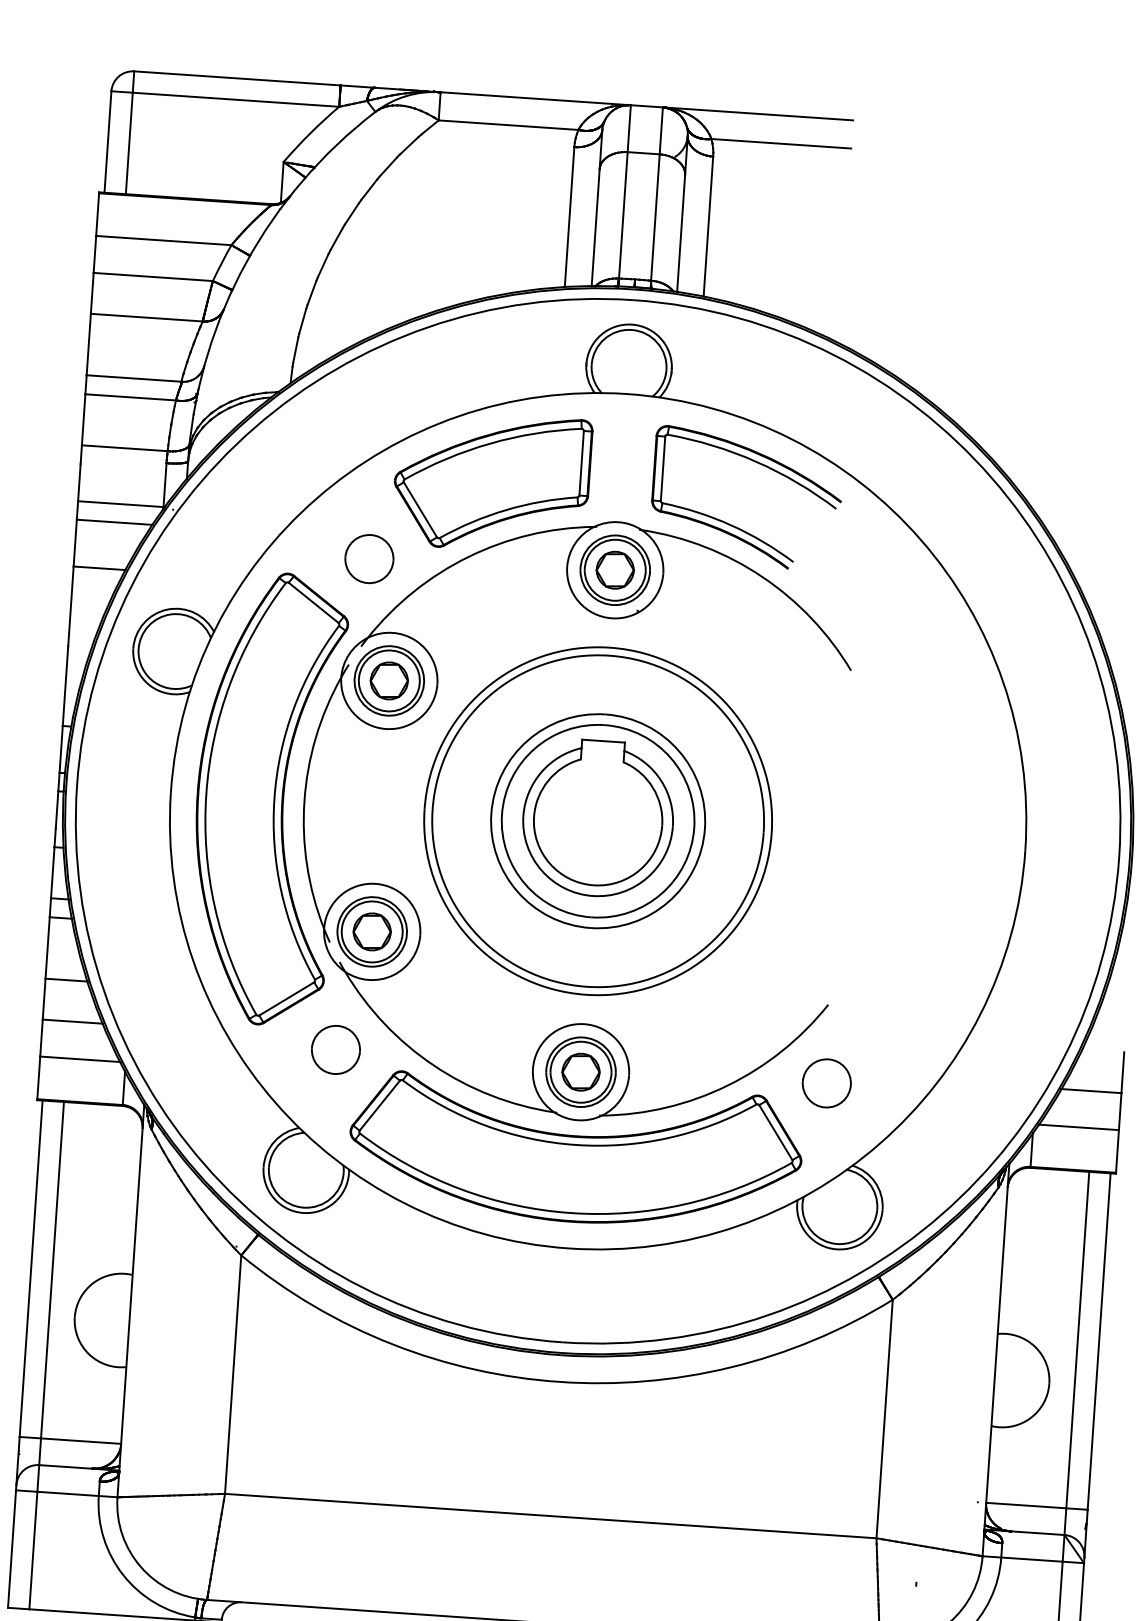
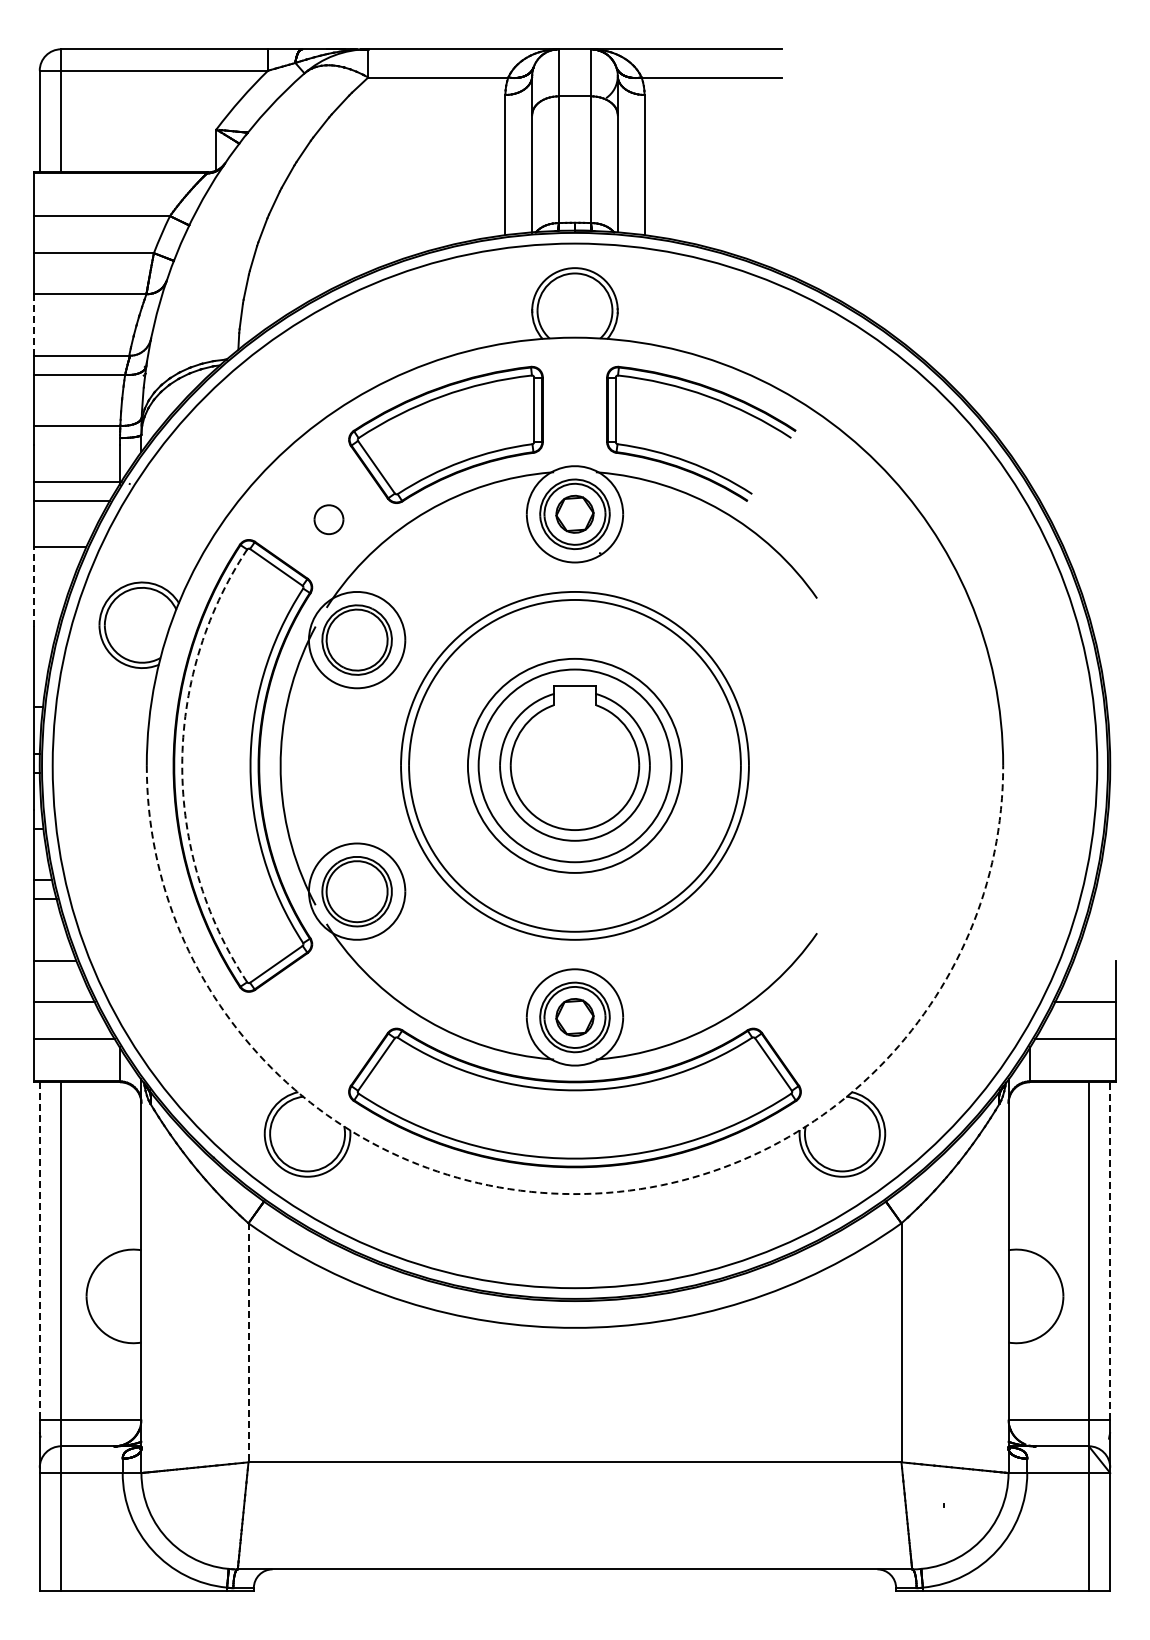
line: (88, 344) -> (34, 324), solid -> dashed
part: (368, 558) -> (328, 519), size x0.6
line: (71, 606) -> (34, 587), solid -> dashed
part: (388, 680) -> (356, 639), removed
arc: (206, 794) -> (182, 765), solid -> dashed
part: (371, 931) -> (356, 891), removed
part: (335, 1049) -> (328, 1011), removed
part: (826, 1082) -> (820, 1011), removed
arc: (568, 1248) -> (574, 1194), solid -> dashed
line: (30, 1268) -> (39, 1250), solid -> dashed
line: (1099, 1341) -> (1110, 1250), solid -> dashed
line: (233, 1374) -> (248, 1342), solid -> dashed

